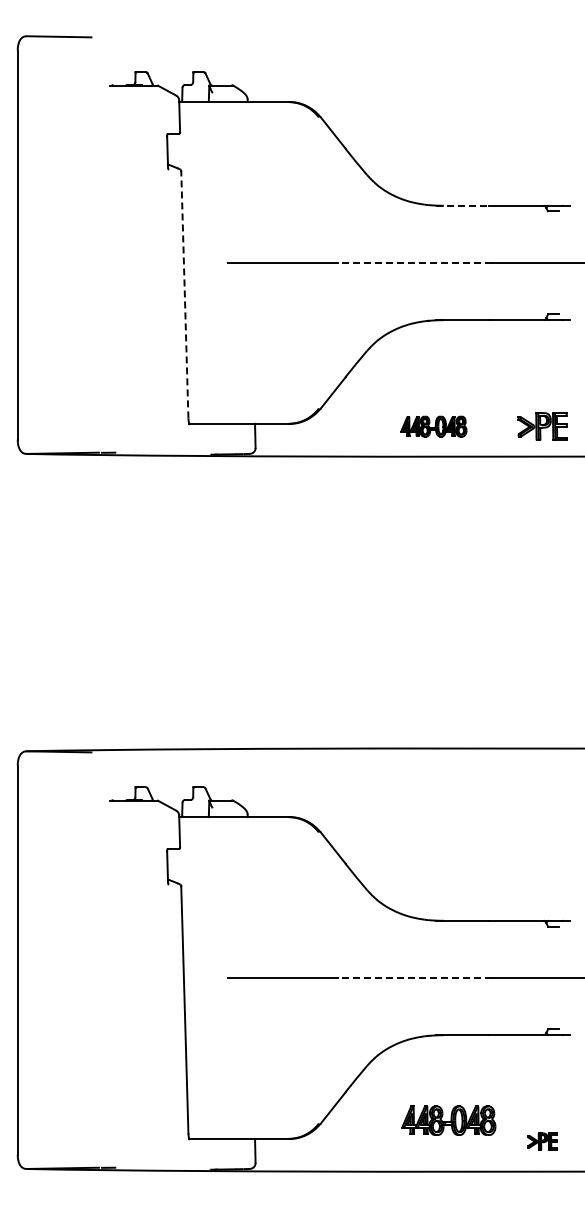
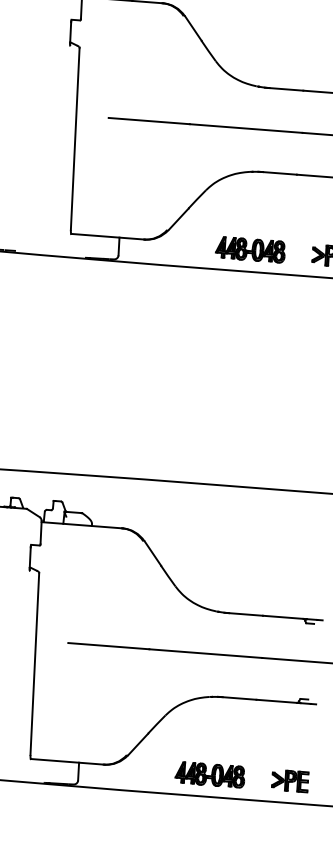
line: (462, 205) -> (284, 89), dashed -> solid
line: (415, 262) -> (246, 128), dashed -> solid
line: (184, 294) -> (75, 138), dashed -> solid
part: (433, 426) -> (250, 249), size x1.43
line: (415, 978) -> (205, 654), dashed -> solid
part: (448, 1120) -> (209, 774), moved
part: (542, 1141) -> (290, 780), size x1.67

